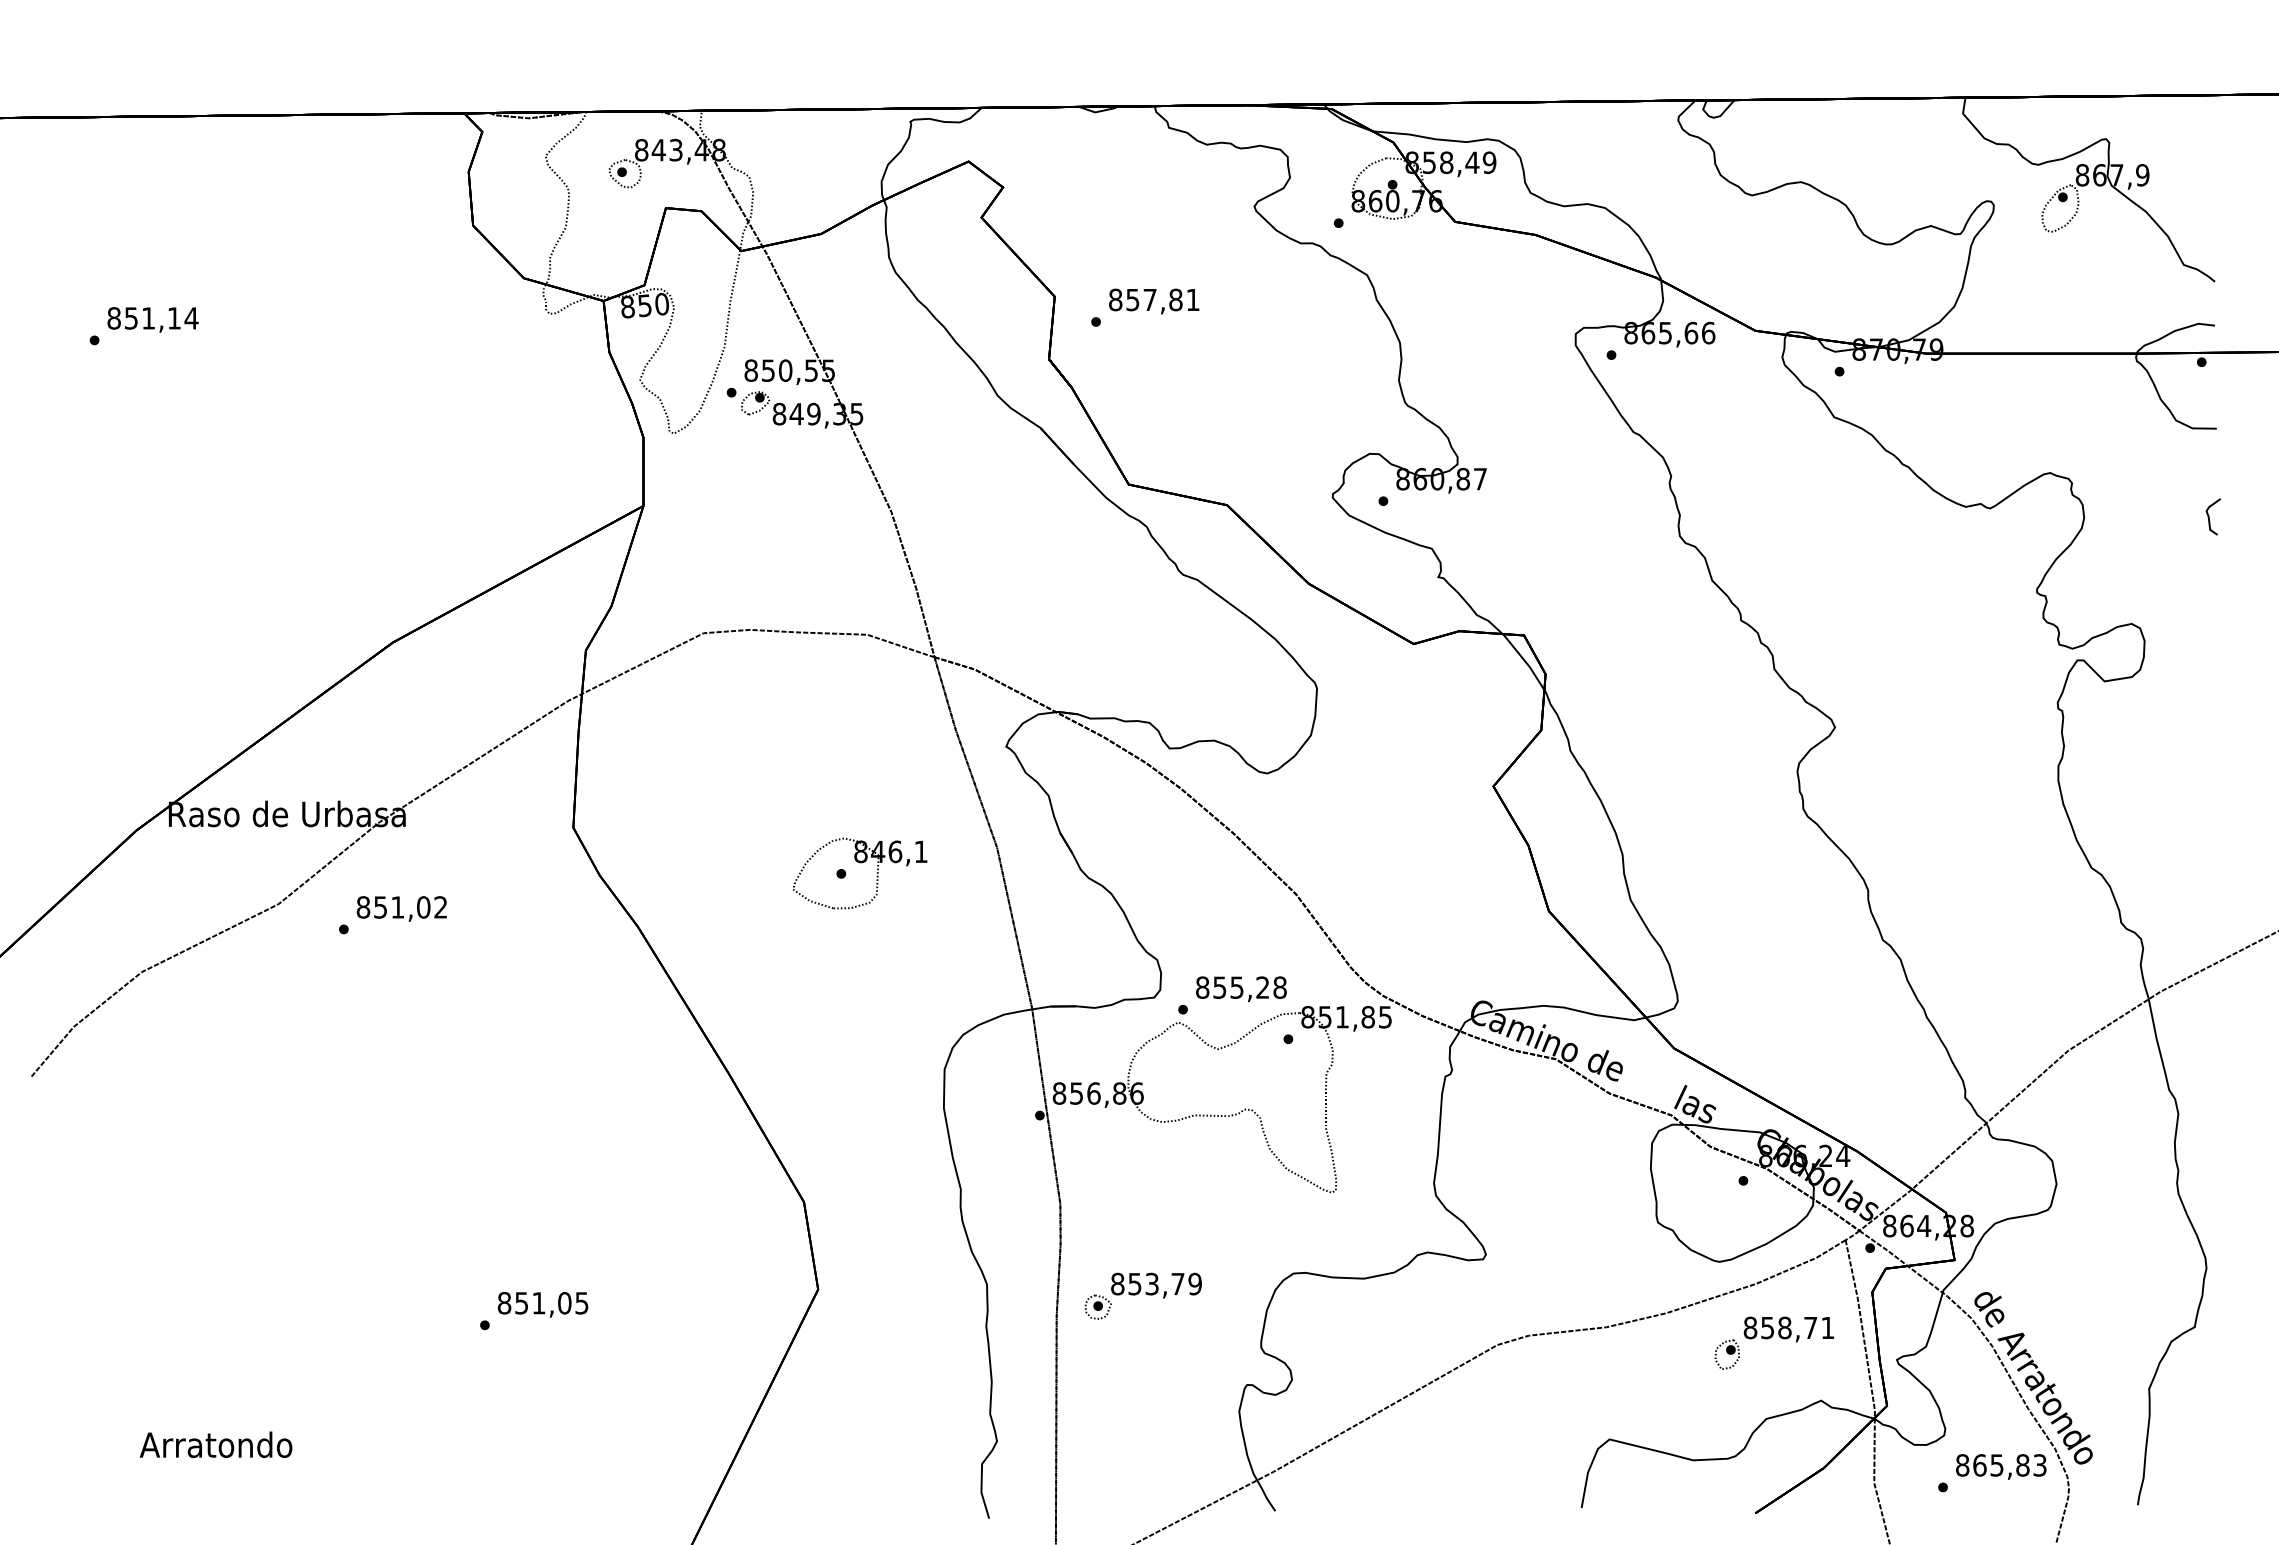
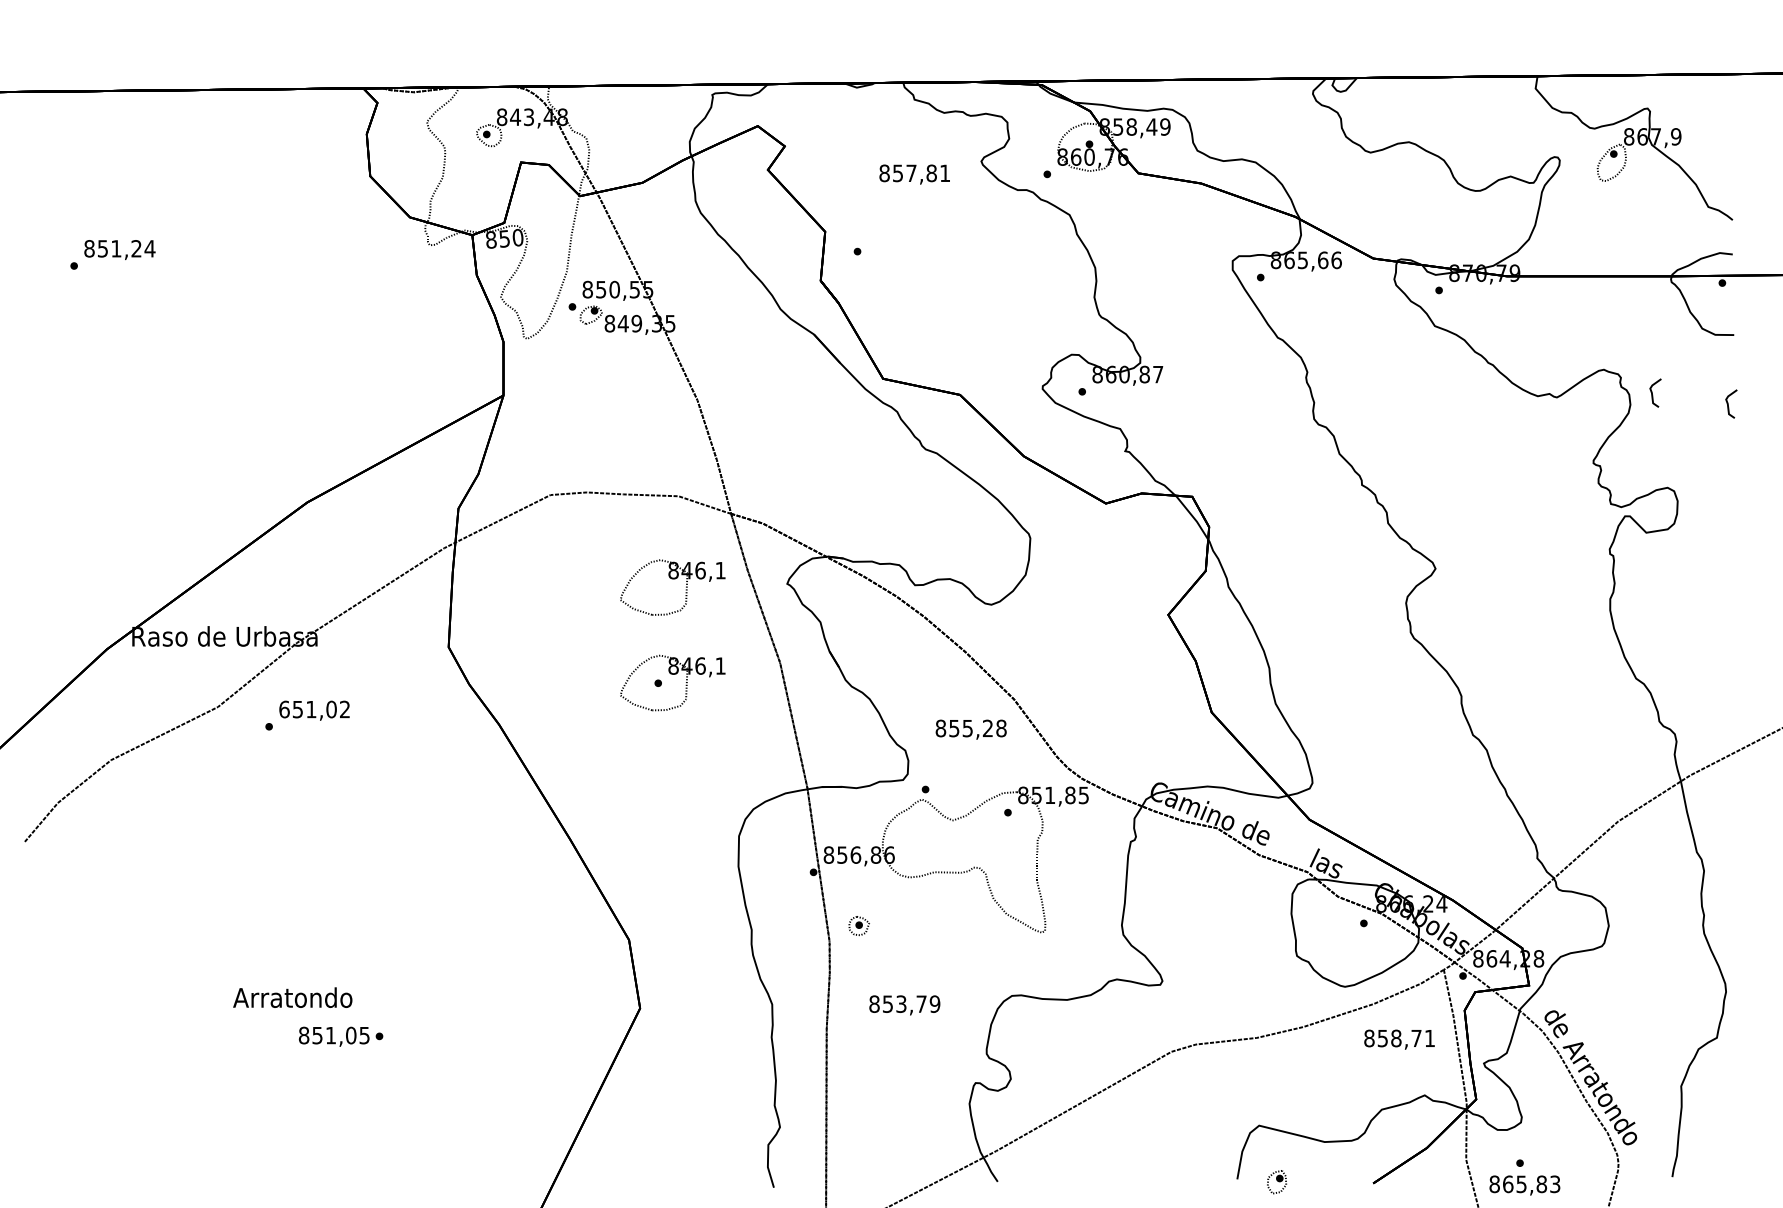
text: (1154, 301) -> (914, 174), moved
text: (173, 318) -> (135, 248), 851,14 -> 851,24
curve: (2112, 502) -> (1652, 392), added
part: (860, 741) -> (673, 579), added
text: (363, 907) -> (284, 709), 851,02 -> 651,02
text: (1241, 989) -> (971, 729), moved
text: (542, 1304) -> (333, 1036), moved
part: (1097, 1306) -> (858, 925), moved
part: (1726, 1354) -> (1276, 1182), moved
text: (215, 1444) -> (292, 997), moved
text: (2001, 1466) -> (1525, 1185), moved

